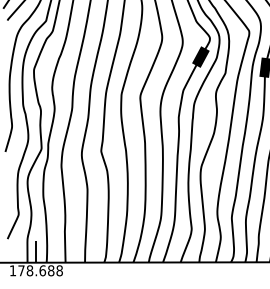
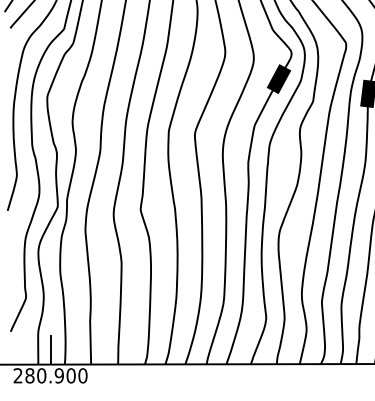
text: (35, 270) -> (49, 375), 178.688 -> 280.900

